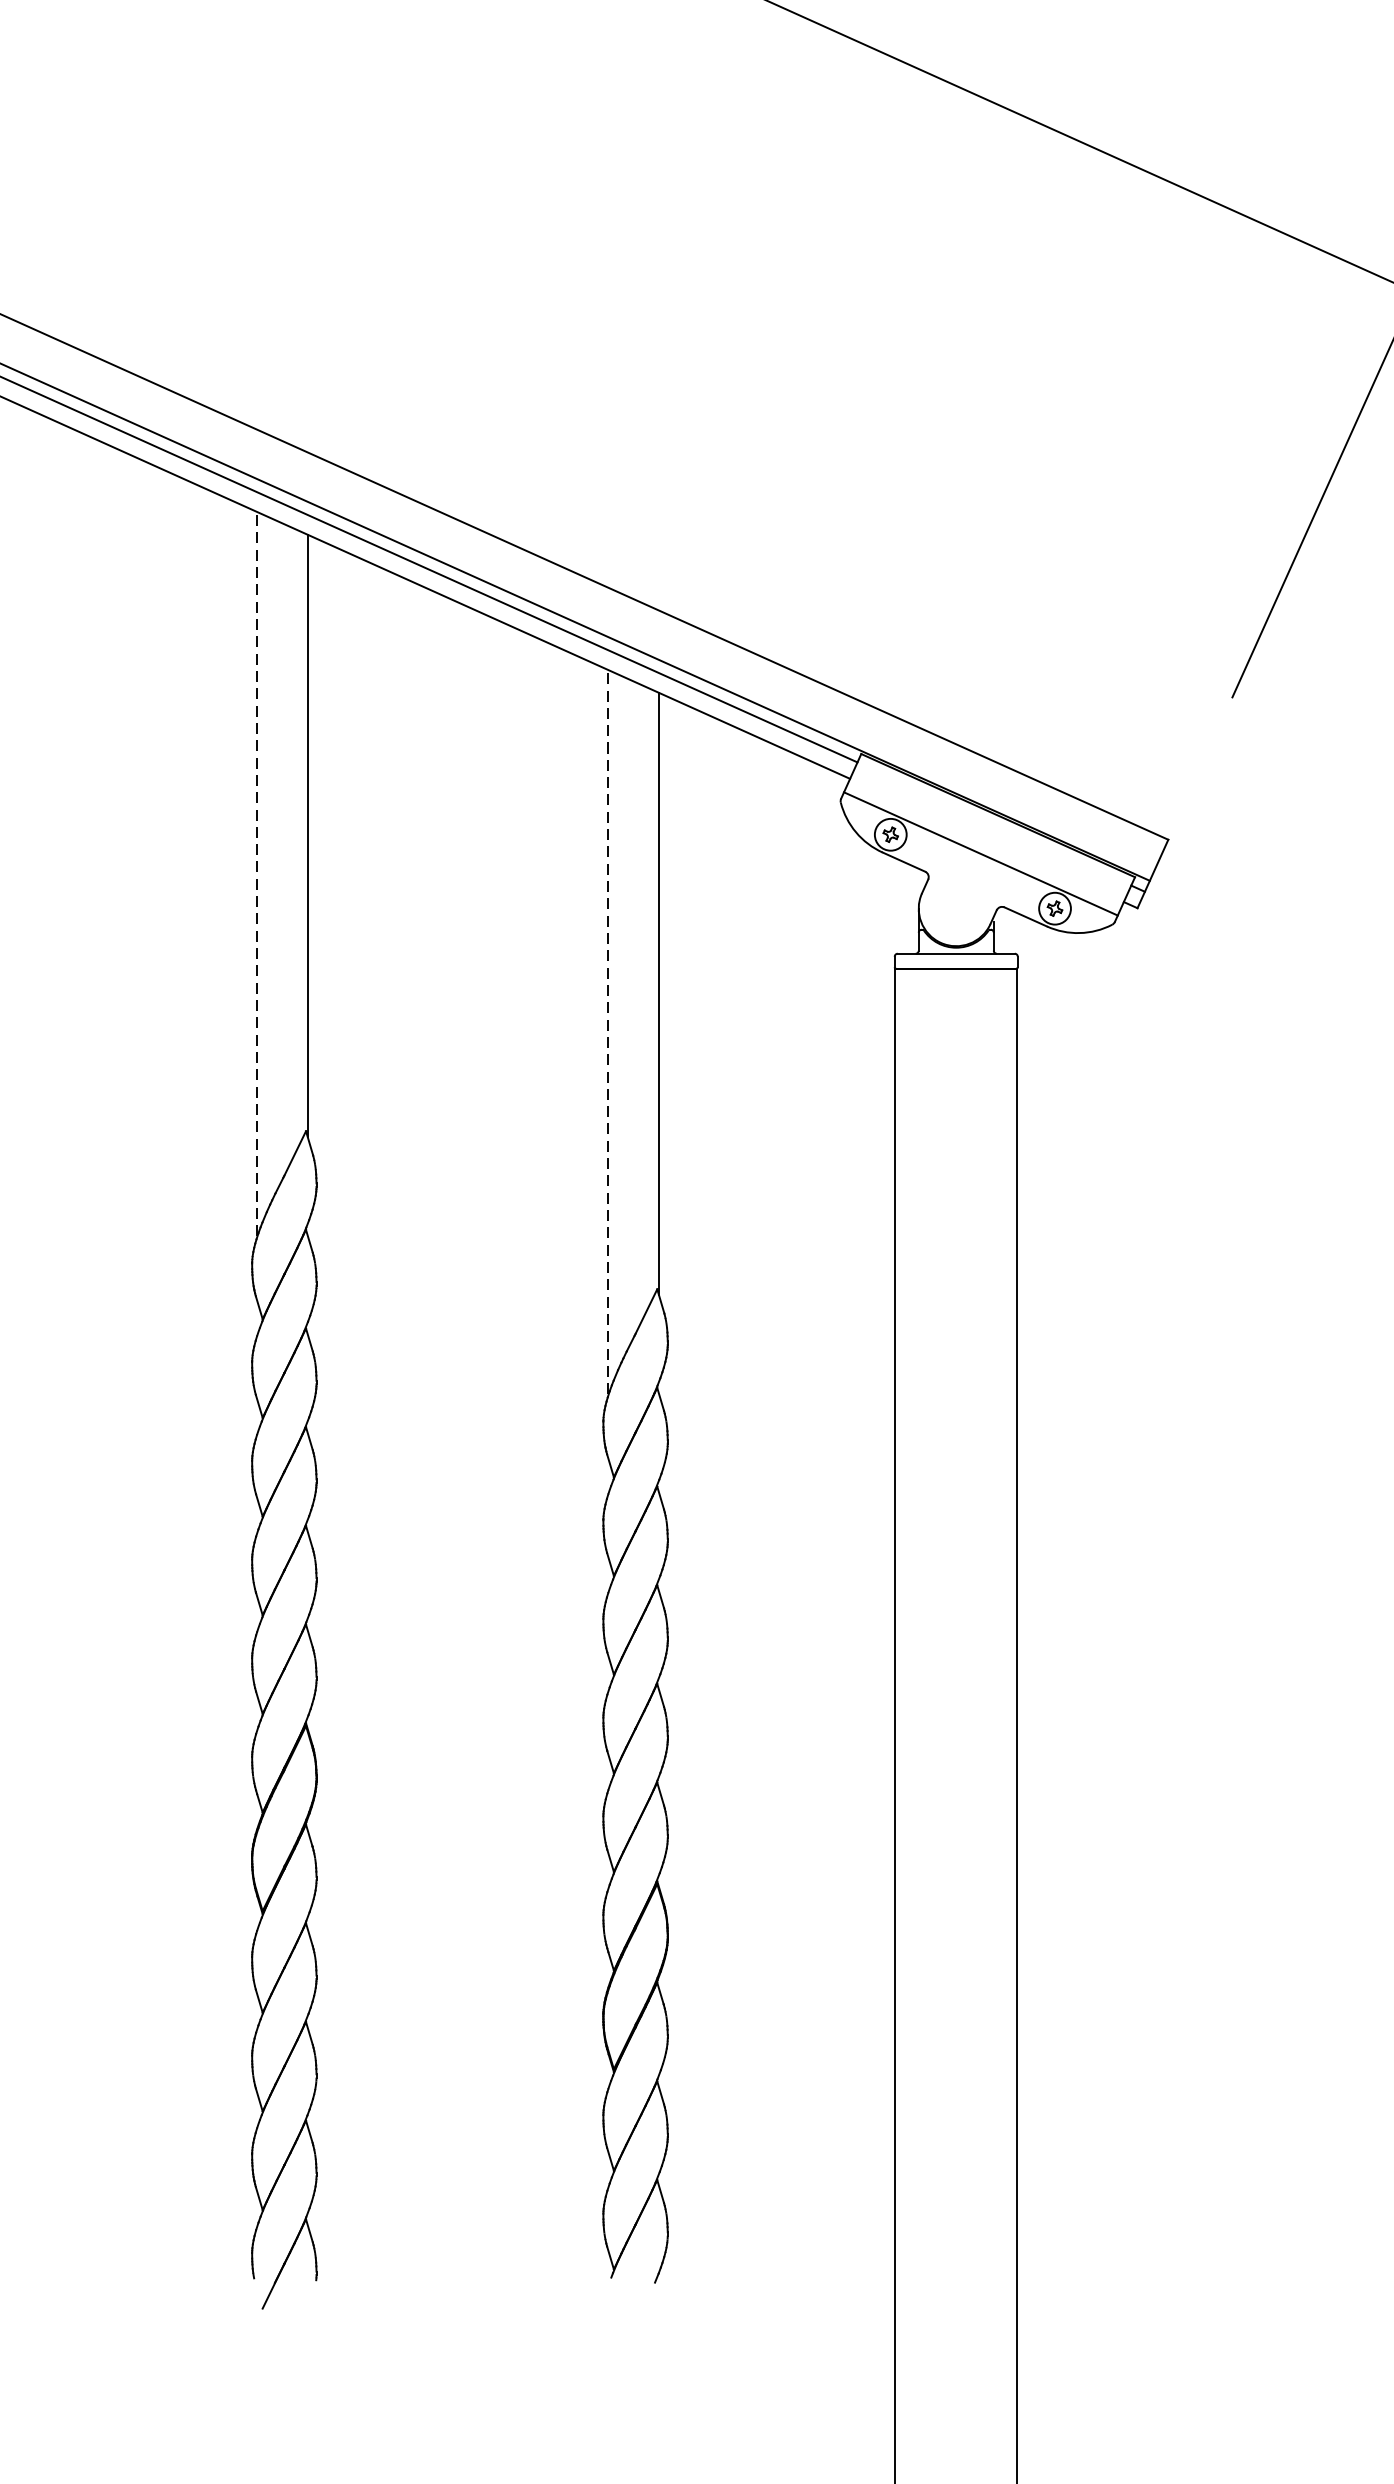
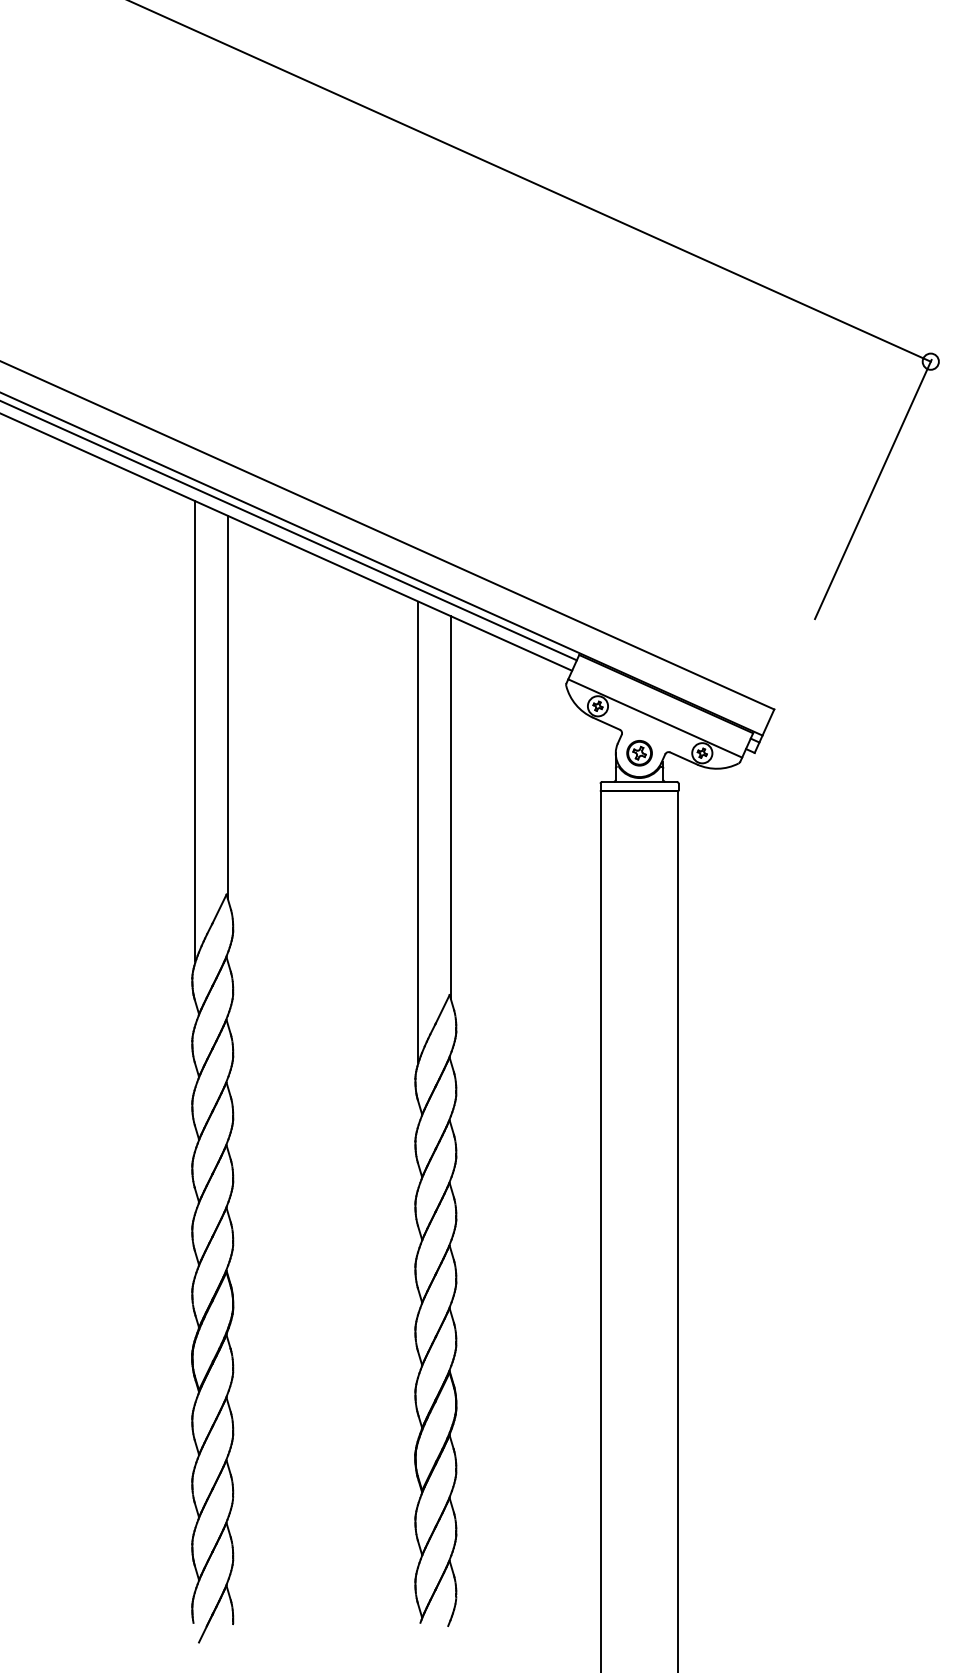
line: (257, 872) -> (195, 730), dashed -> solid
part: (956, 909) -> (639, 753), added
line: (608, 1031) -> (418, 831), dashed -> solid

